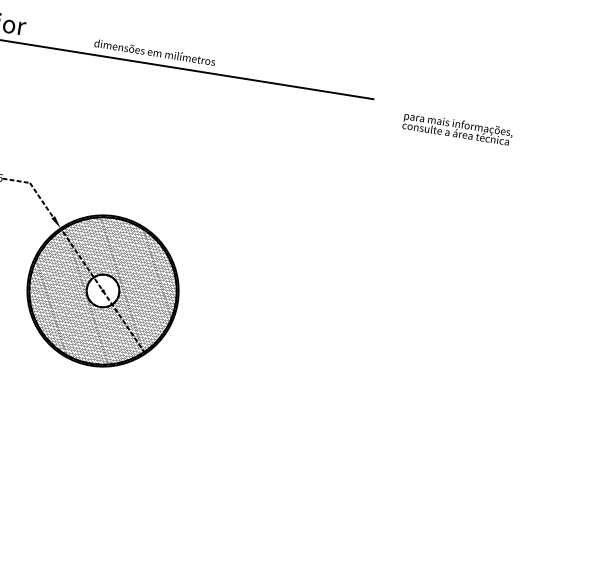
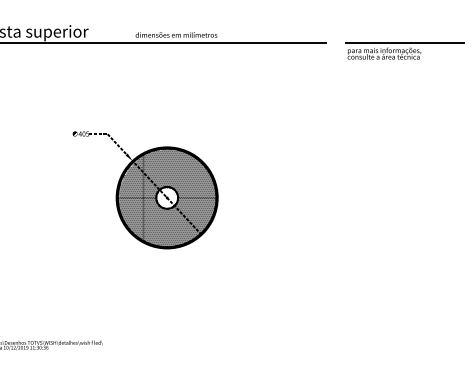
line: (489, 118) -> (404, 43), added

